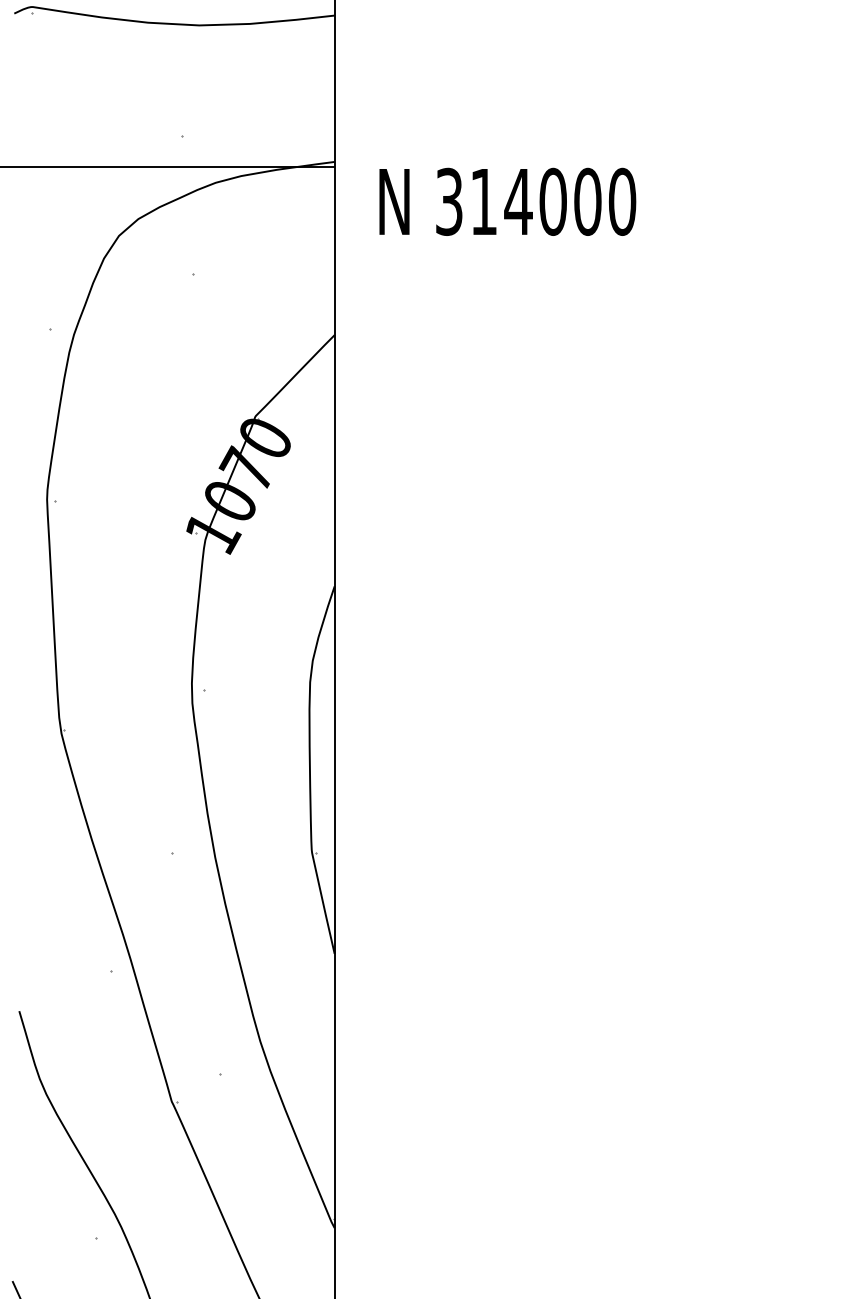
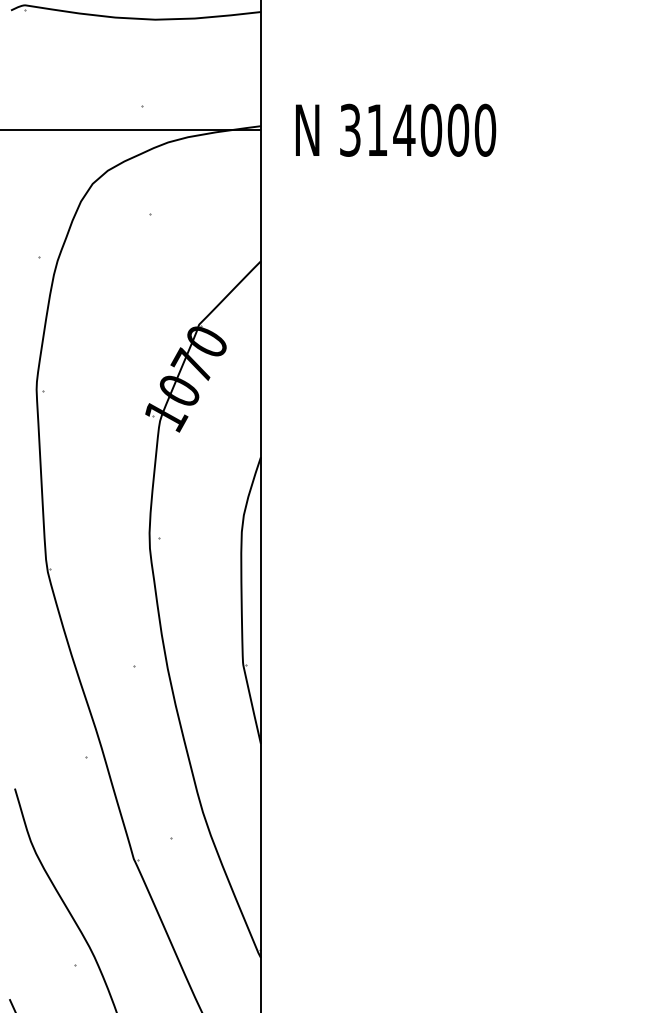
text: (508, 200) -> (396, 129), moved

